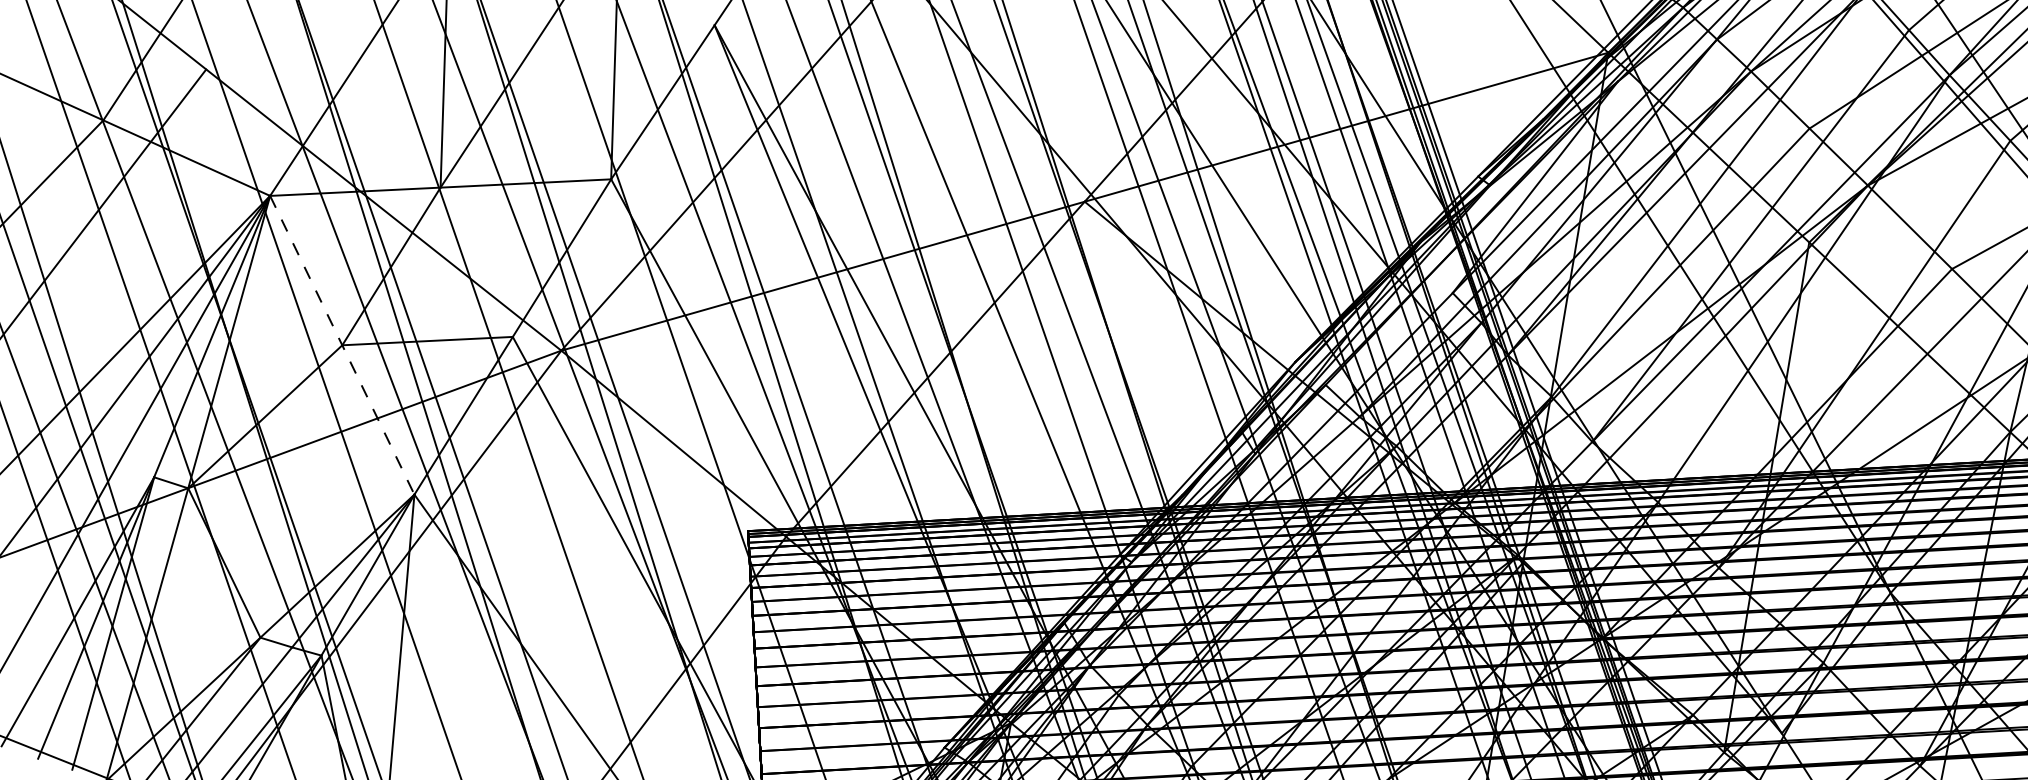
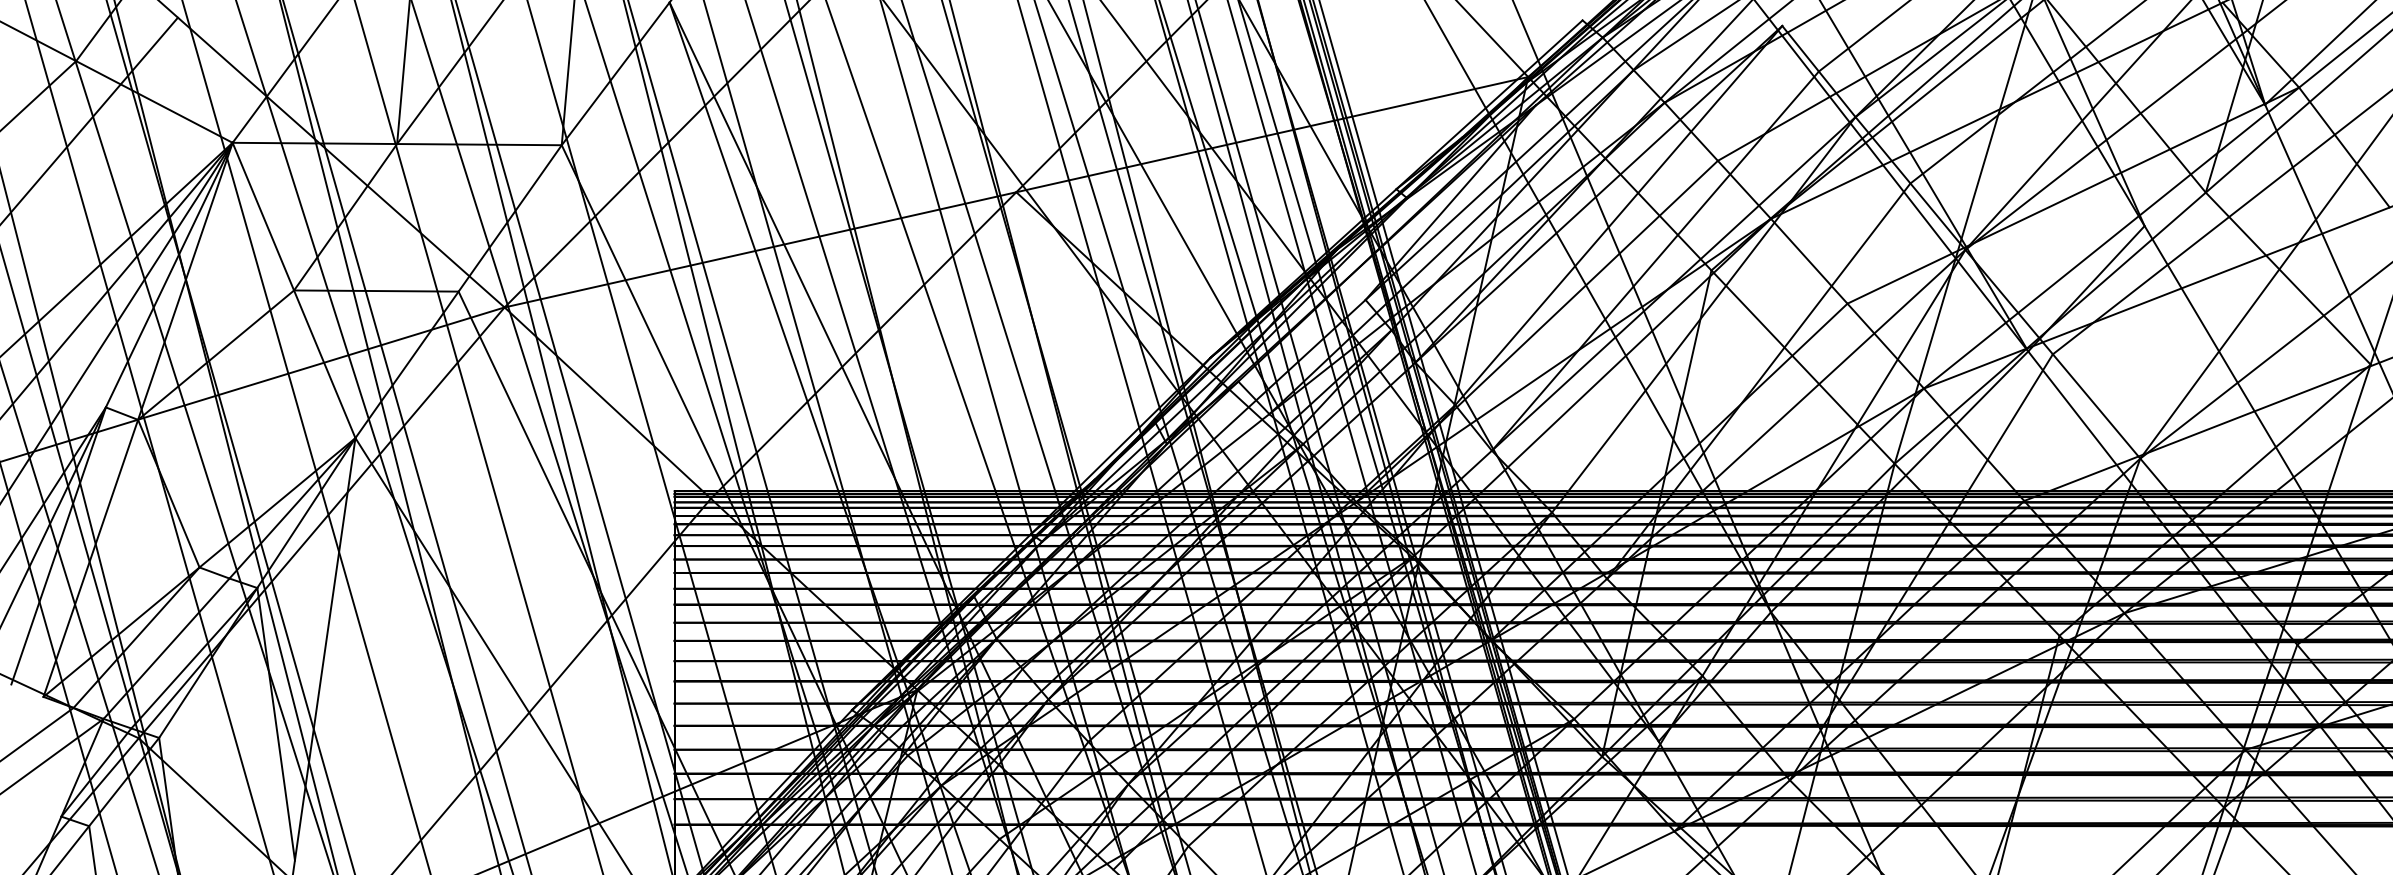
line: (342, 345) -> (294, 290), dashed -> solid

